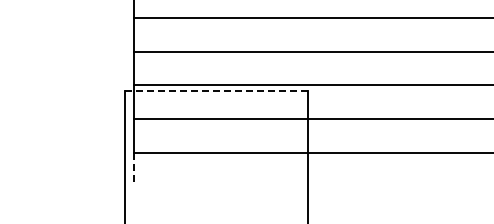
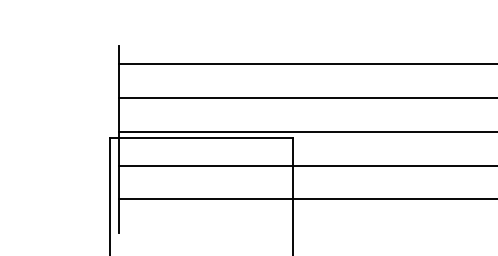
line: (215, 90) -> (201, 137), dashed -> solid
line: (133, 169) -> (119, 216), dashed -> solid

